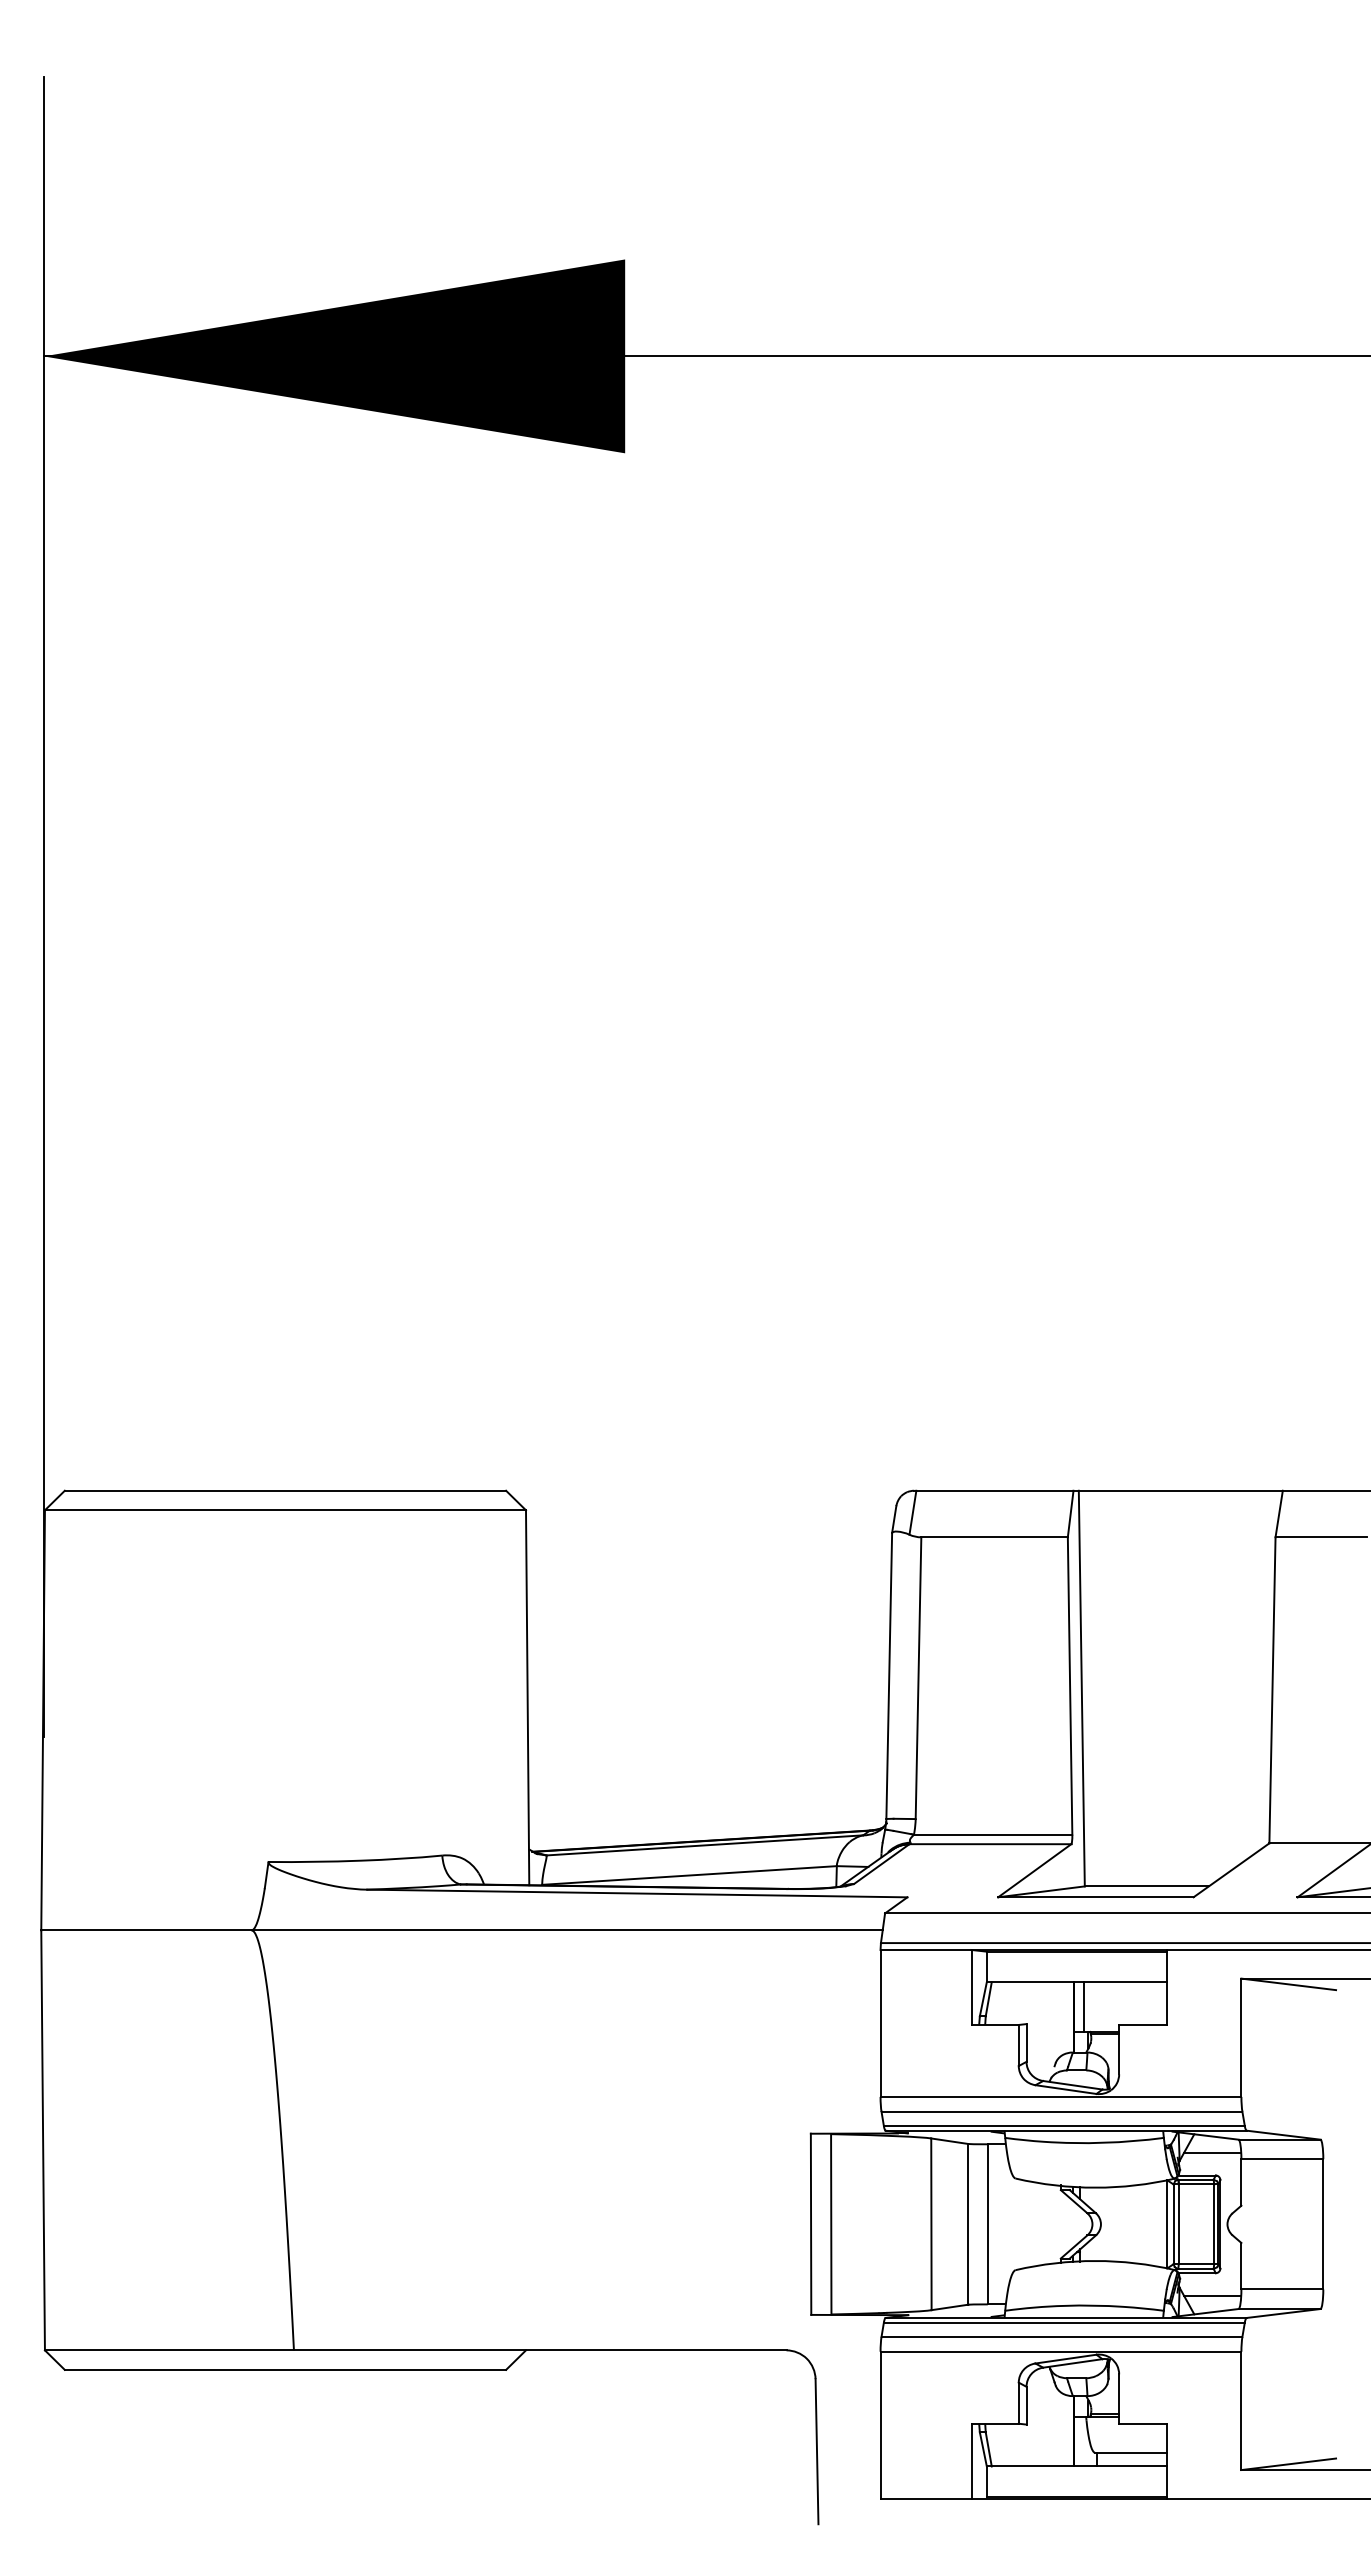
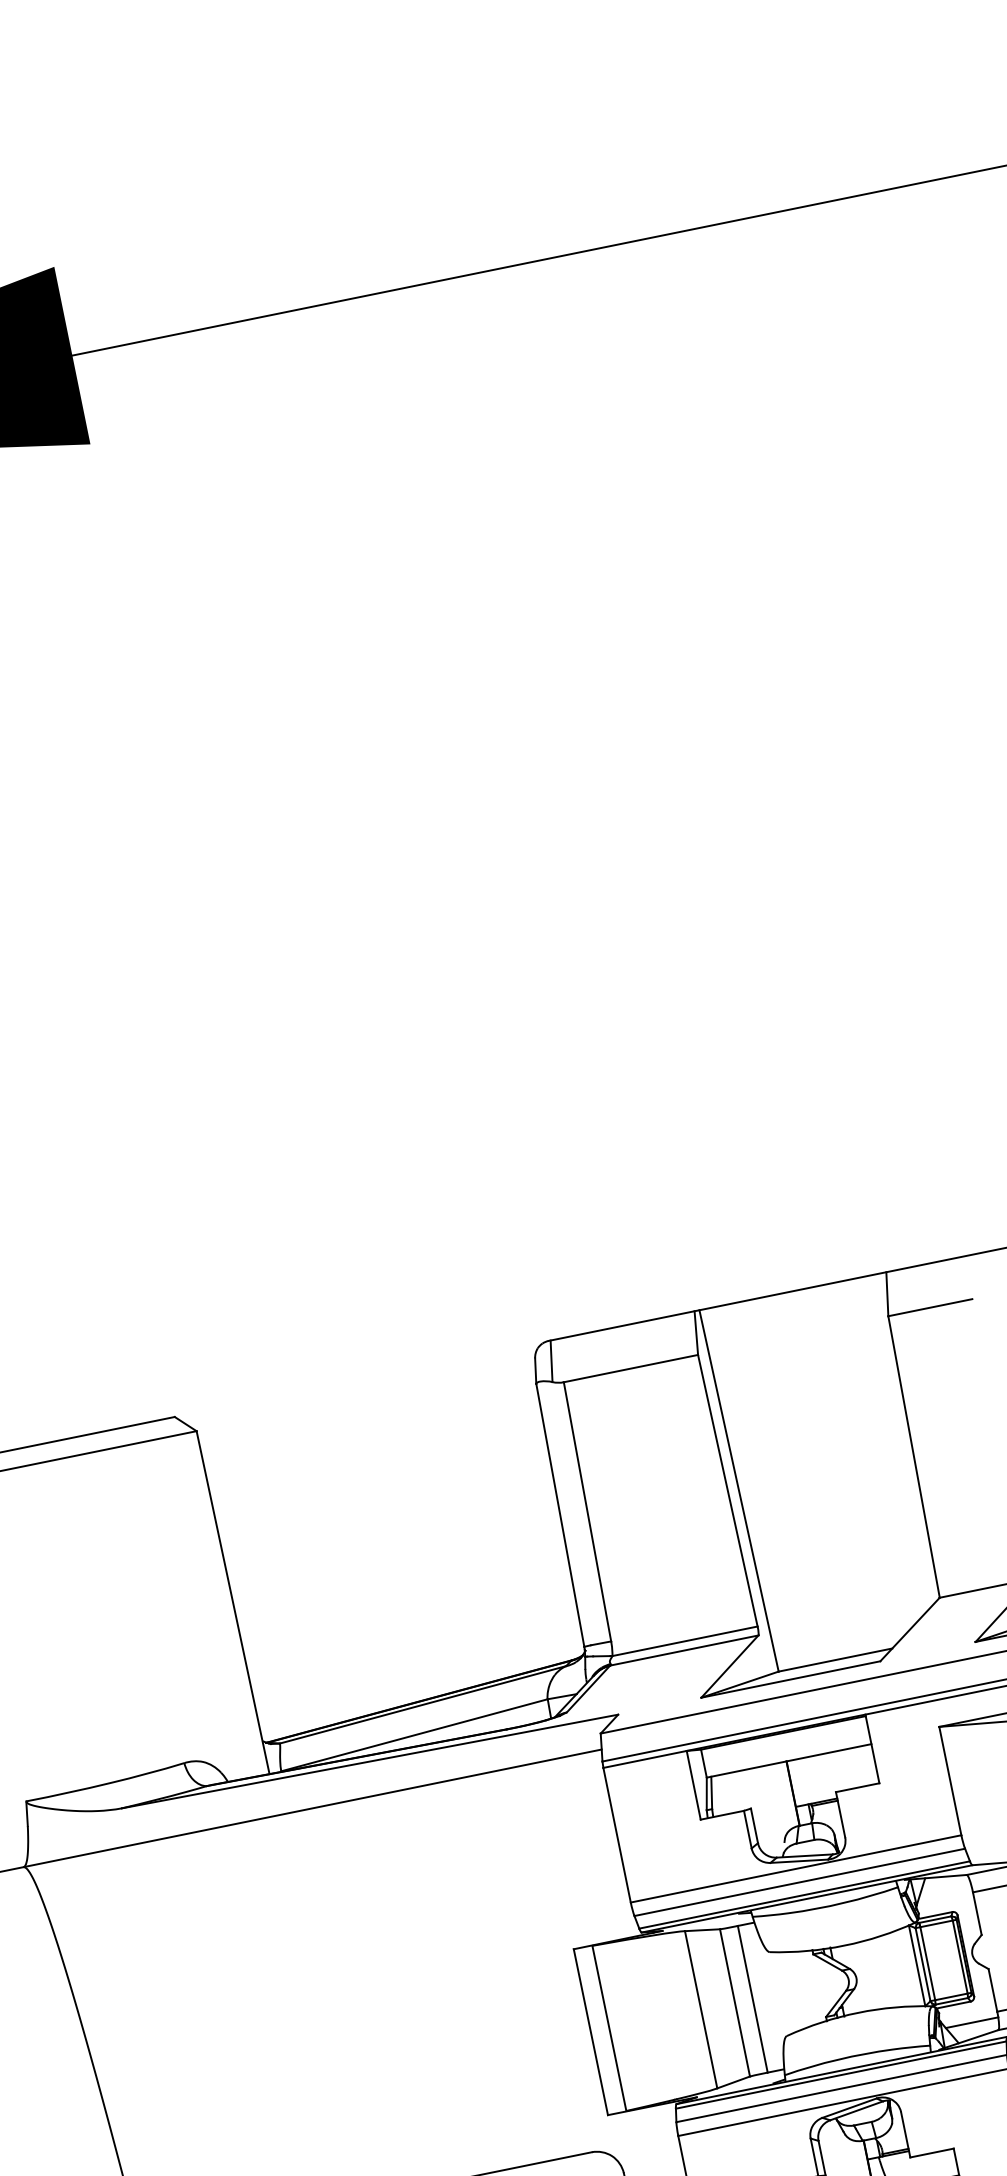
line: (1084, 2006) -> (800, 1781), removed
line: (1212, 2153) -> (945, 1892), removed

